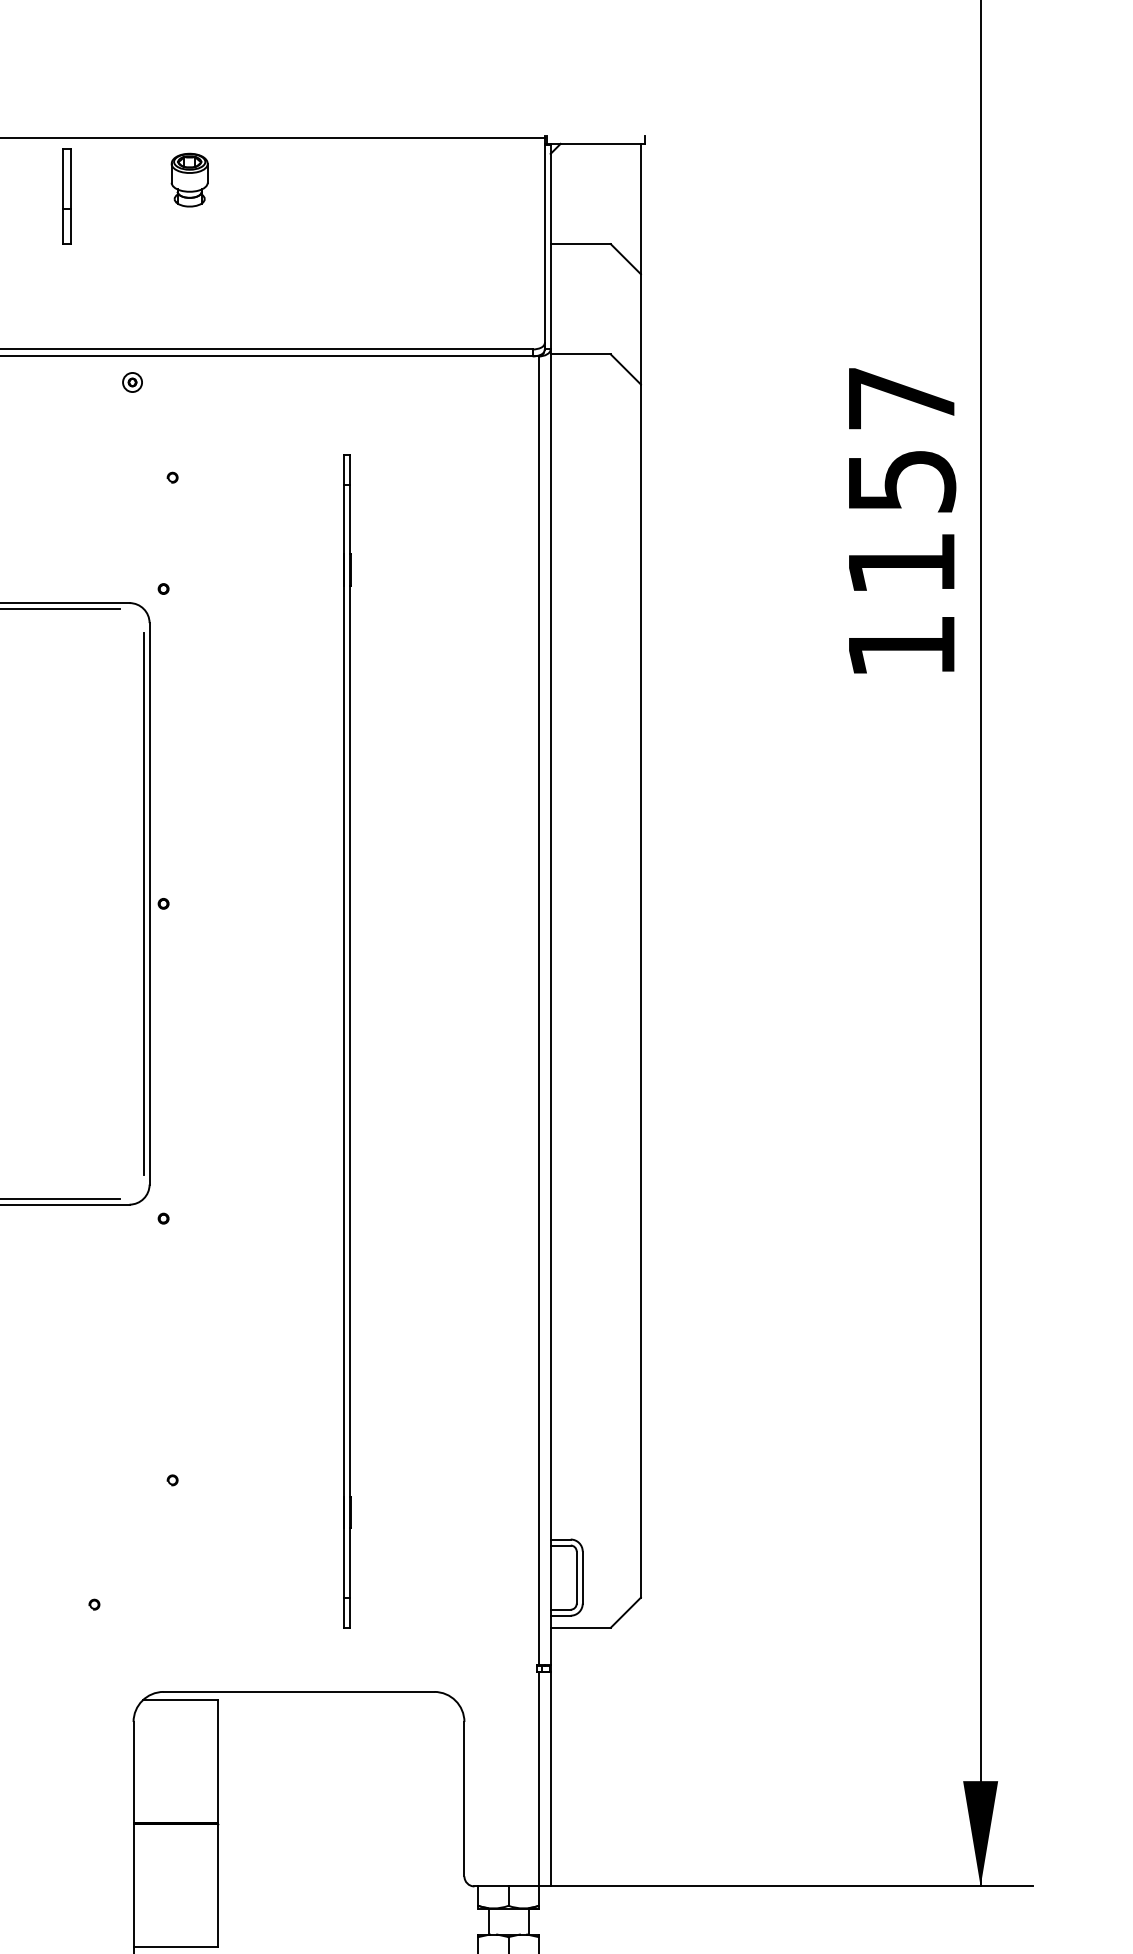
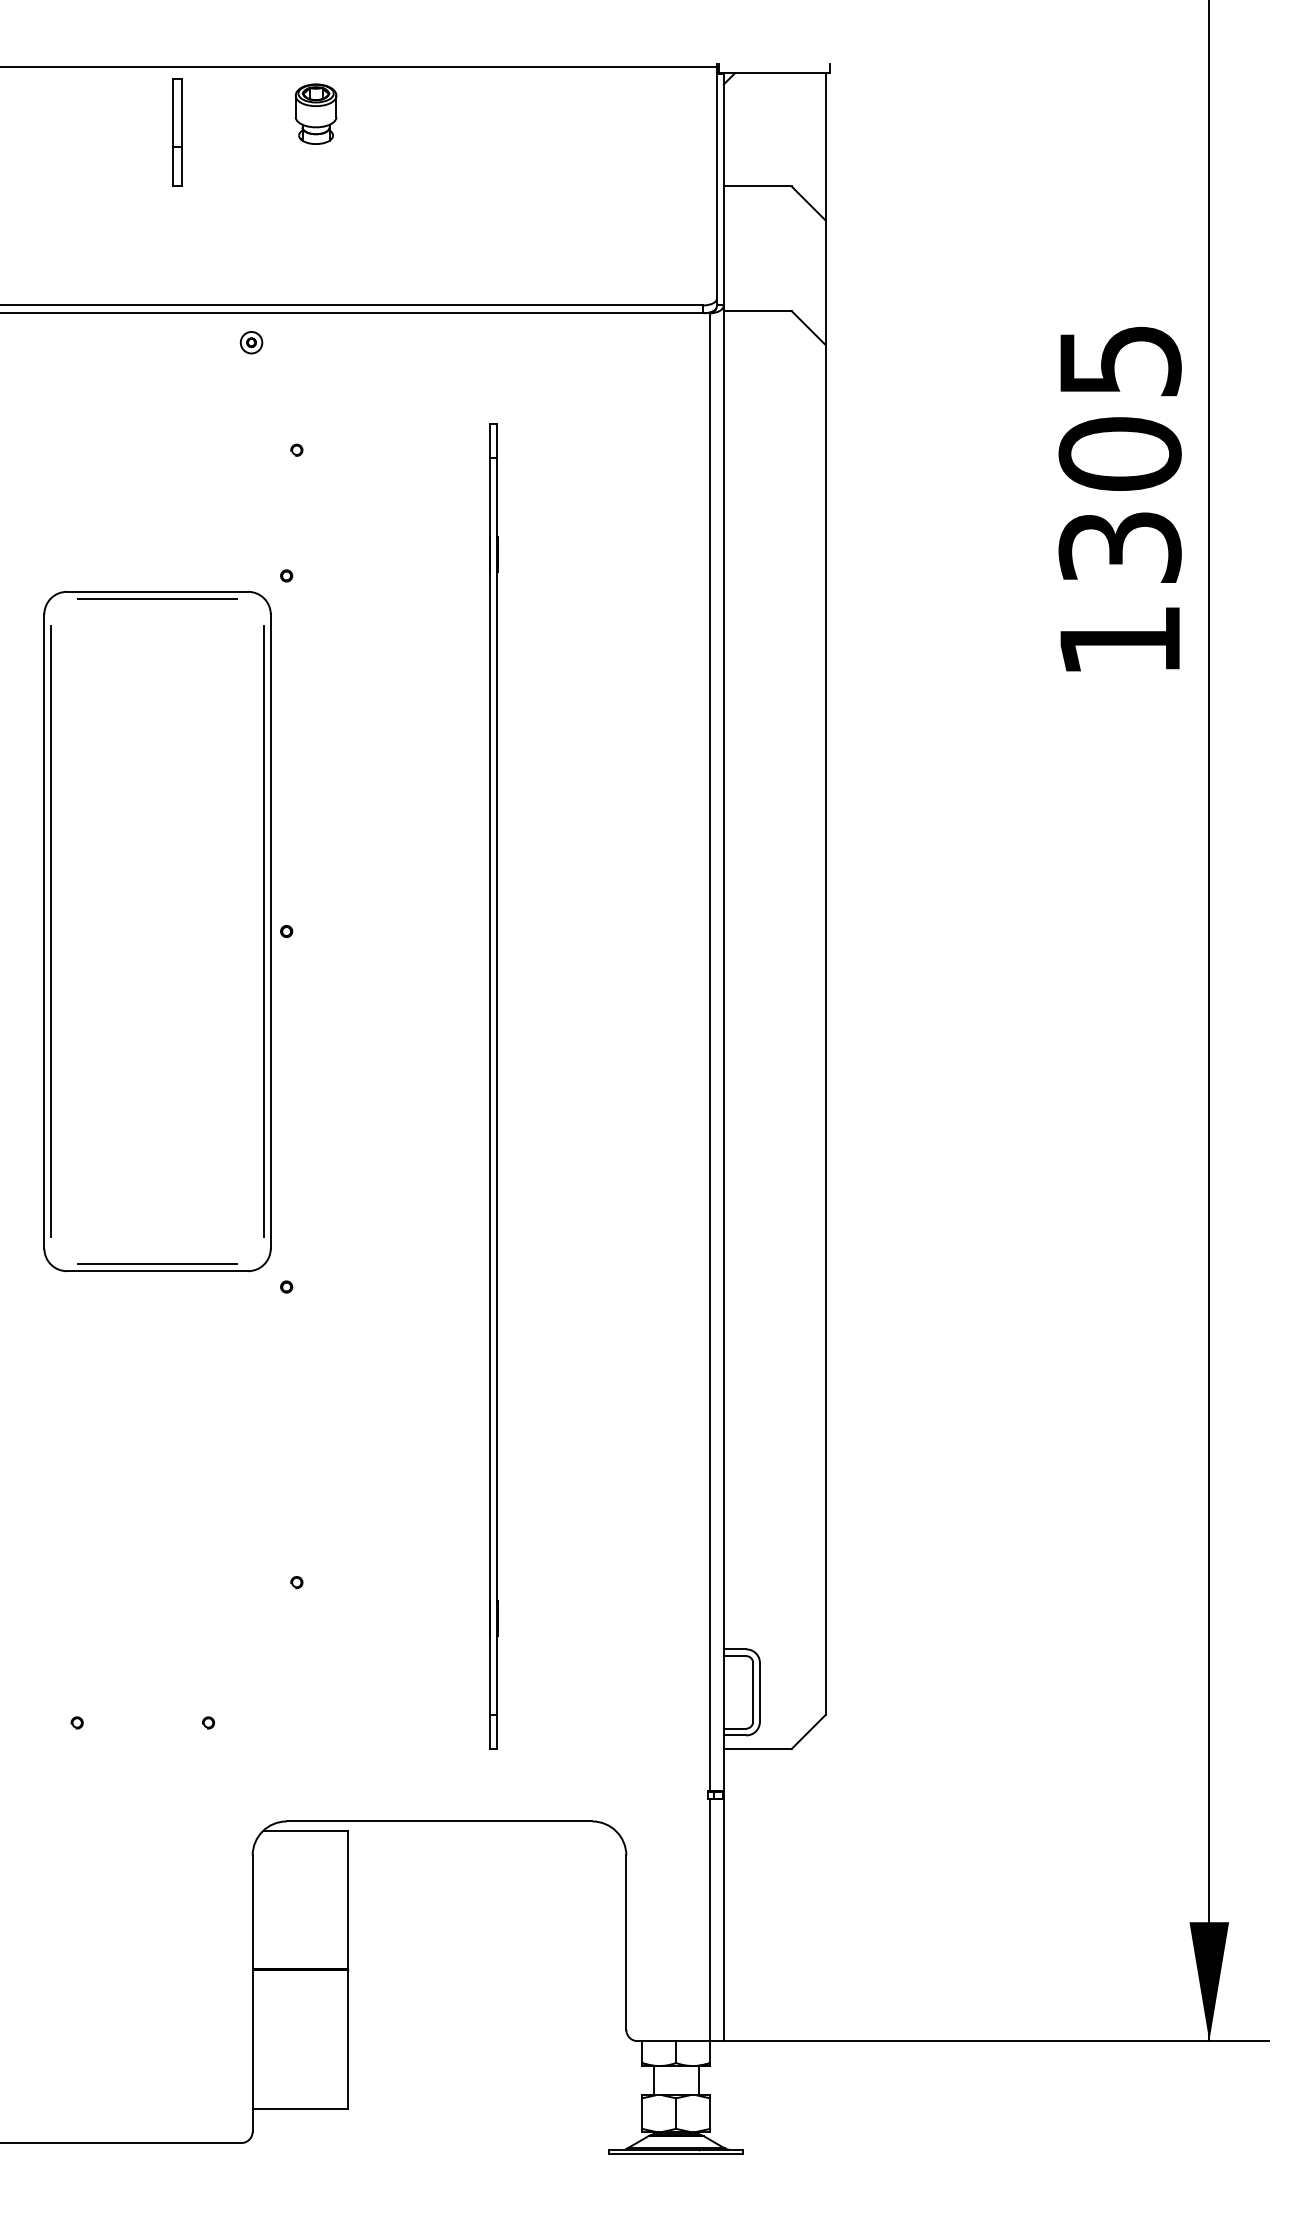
text: (901, 481) -> (1119, 454), 1157 -> 1305

